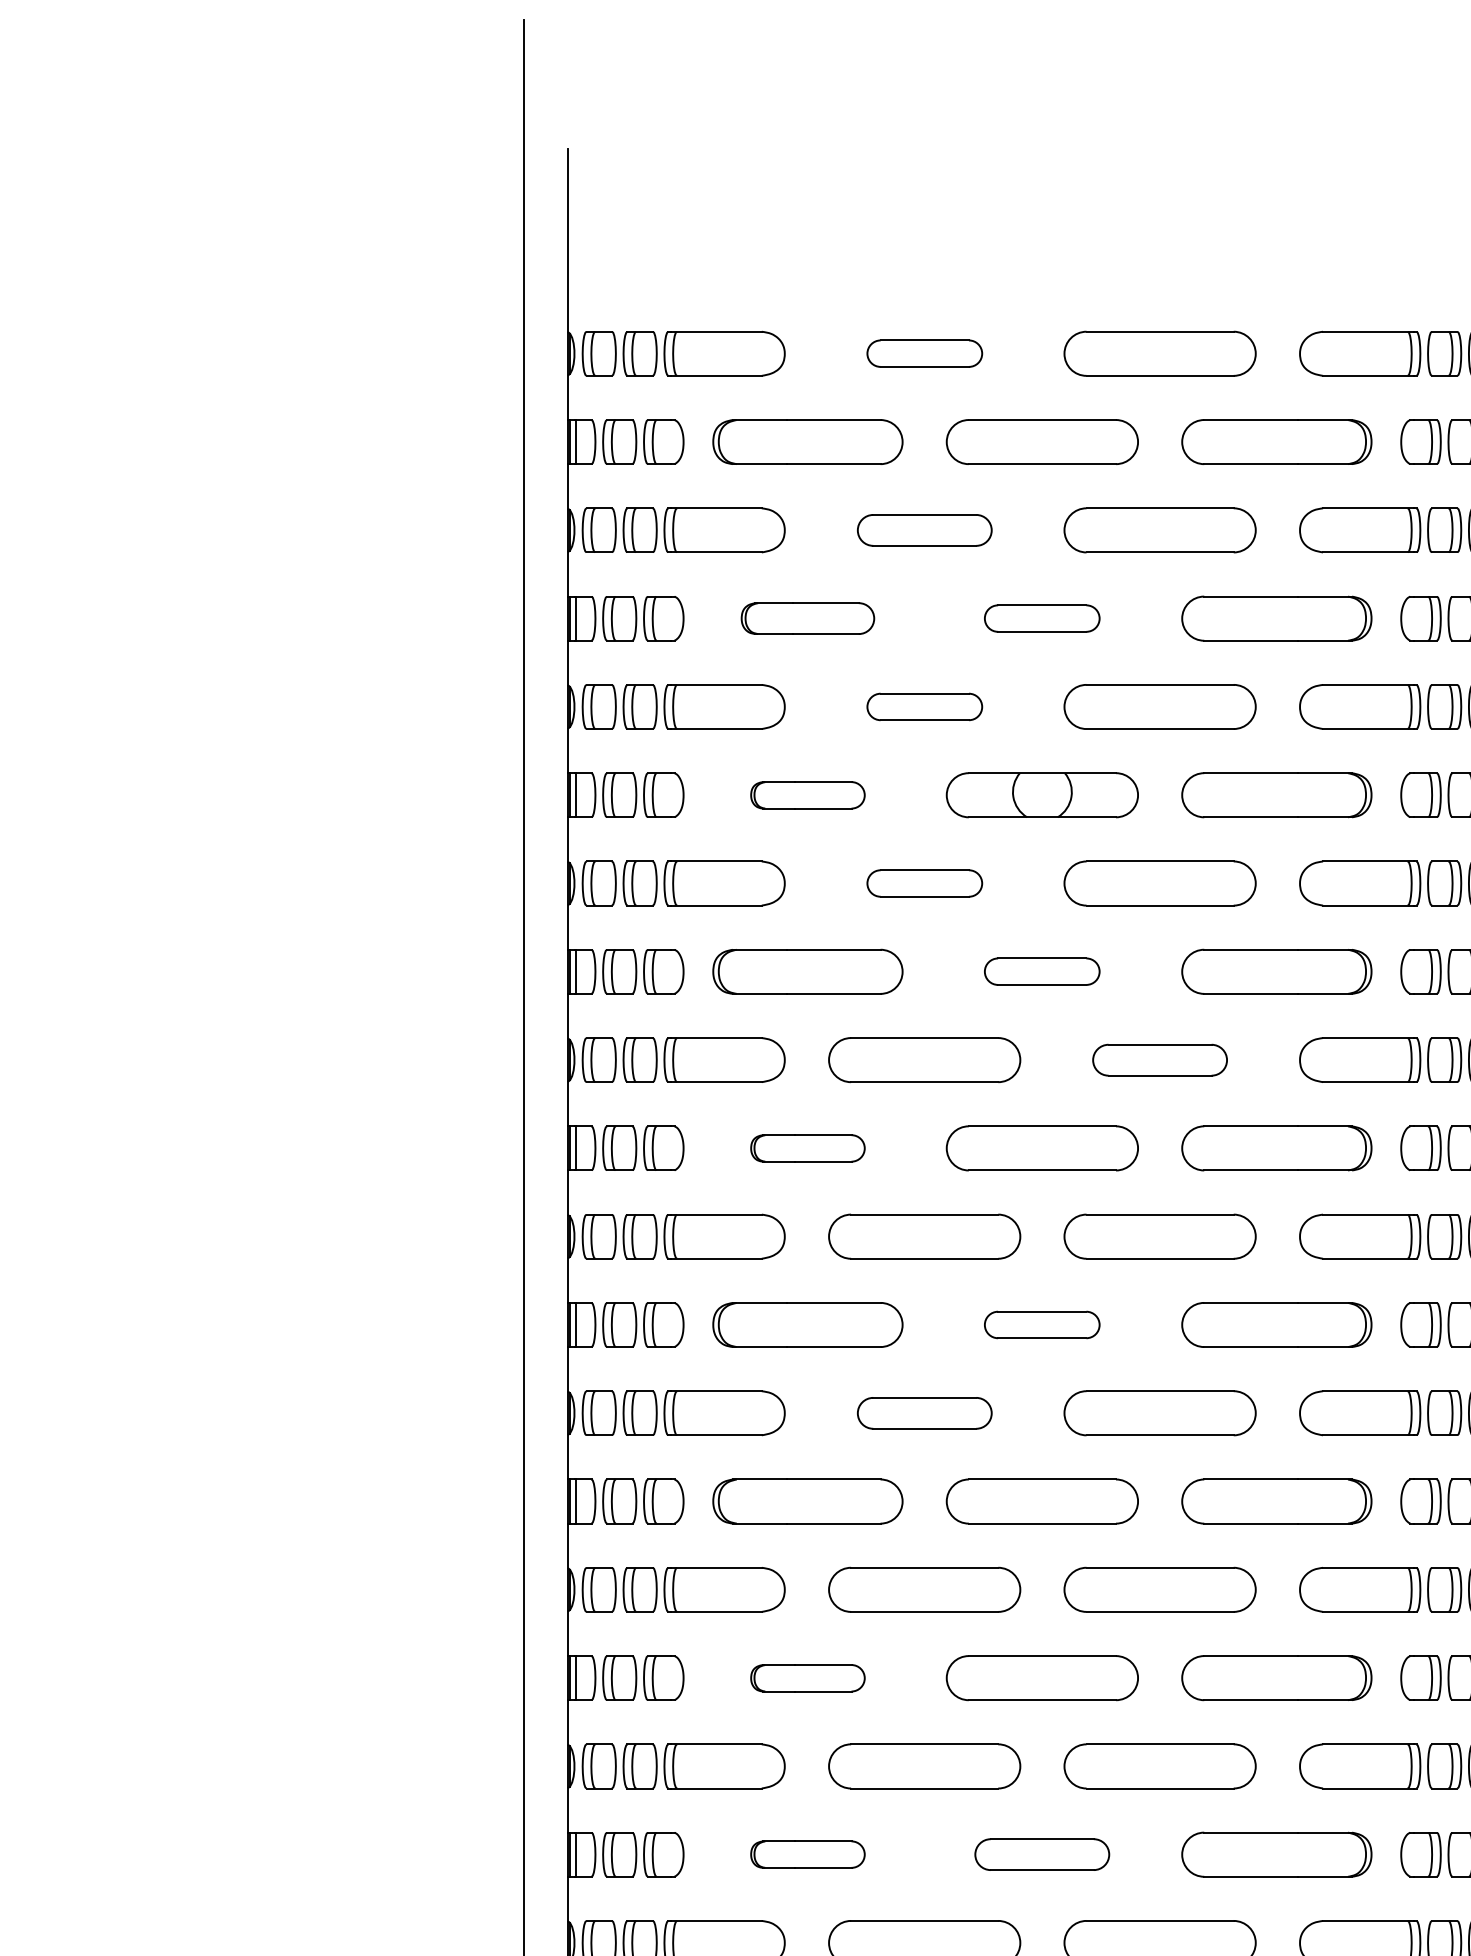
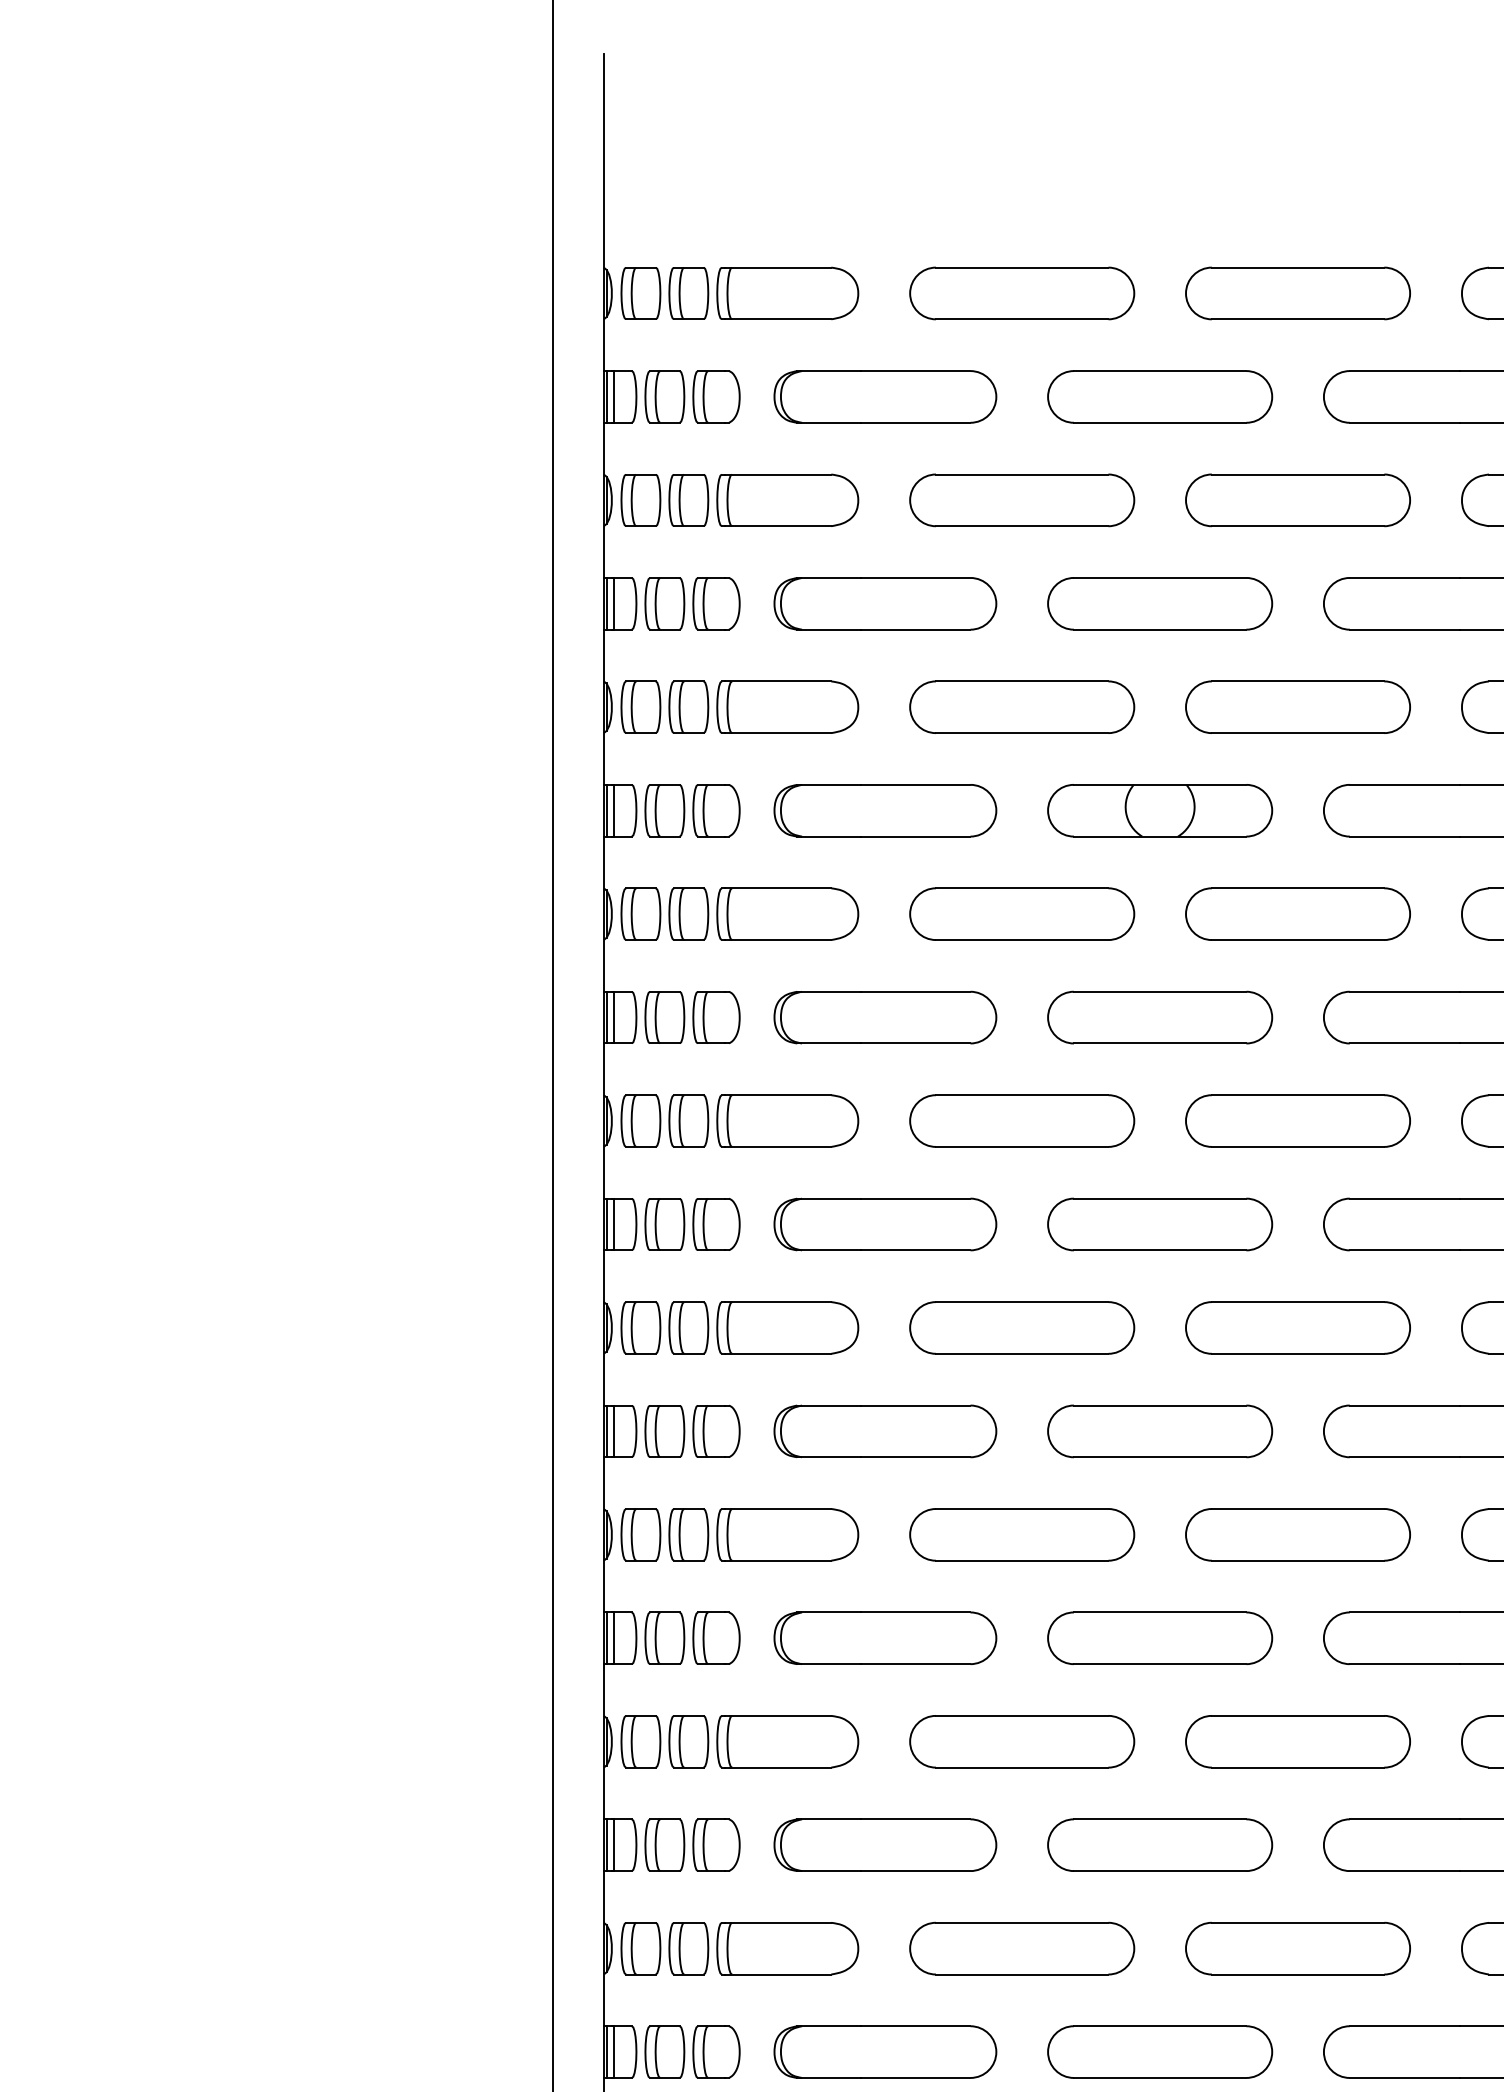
part: (924, 353) -> (1021, 293), size x1.67
part: (924, 530) -> (1021, 500), size x1.43
part: (807, 618) -> (884, 603), size x1.43
part: (1041, 618) -> (1159, 603), size x1.67
part: (924, 706) -> (1021, 706), size x1.67
part: (807, 795) -> (884, 811), size x1.67
part: (924, 883) -> (1021, 914), size x1.67
part: (1041, 971) -> (1159, 1017), size x1.67
part: (1159, 1060) -> (1297, 1121), size x1.43
part: (807, 1148) -> (884, 1224), size x1.67
part: (1041, 1324) -> (1159, 1430), size x1.67
part: (924, 1413) -> (1021, 1535), size x1.43
part: (807, 1678) -> (884, 1845), size x1.67
part: (807, 1854) -> (884, 2051), size x1.67
part: (1041, 1854) -> (1159, 2051), size x1.43

